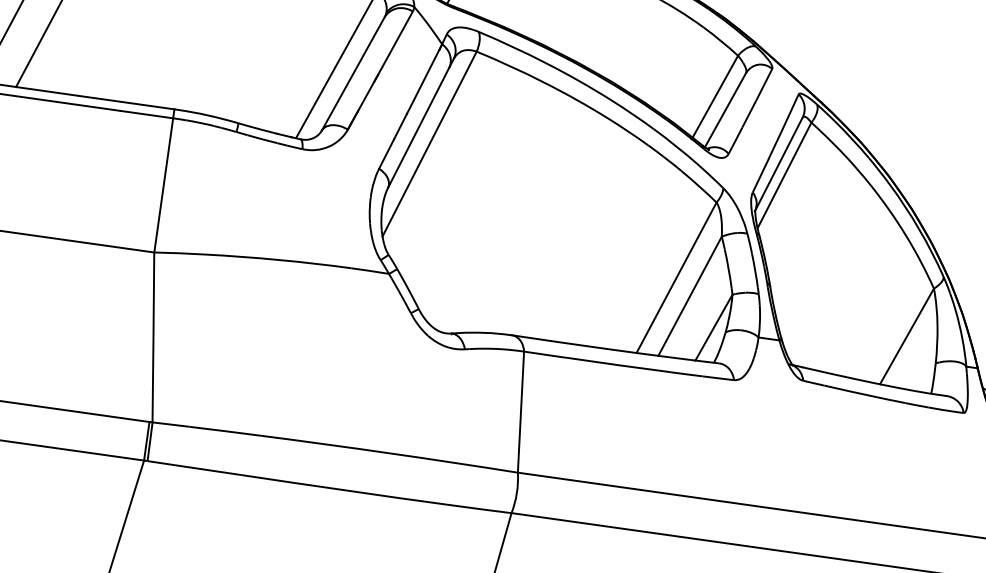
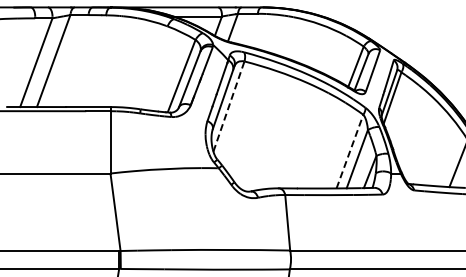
line: (428, 143) -> (228, 106), solid -> dashed
line: (677, 277) -> (350, 151), solid -> dashed

